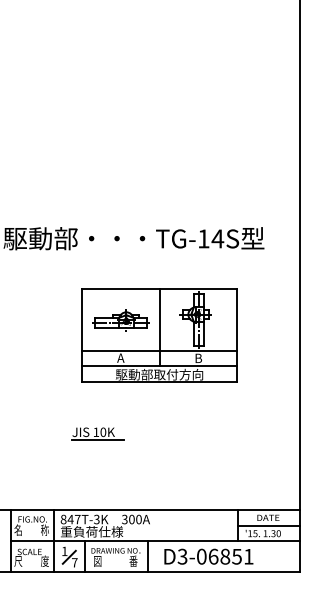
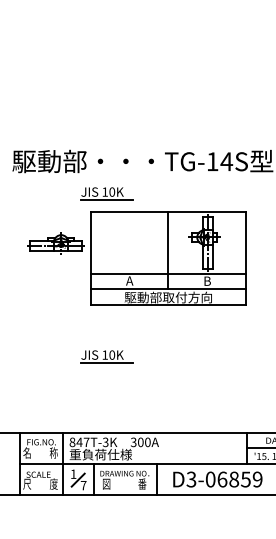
part: (97, 270) -> (106, 193), added
part: (120, 320) -> (55, 243), moved
text: (248, 556) -> (257, 479), D3-06851 -> D3-06859

